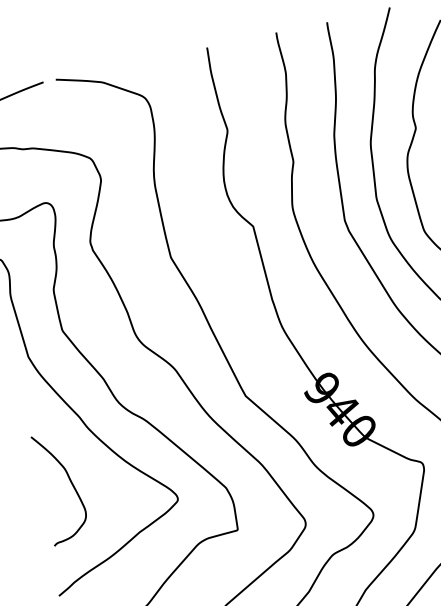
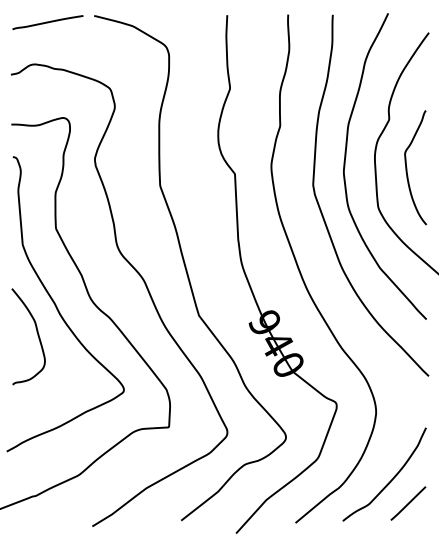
curve: (69, 481) -> (36, 332), moved

